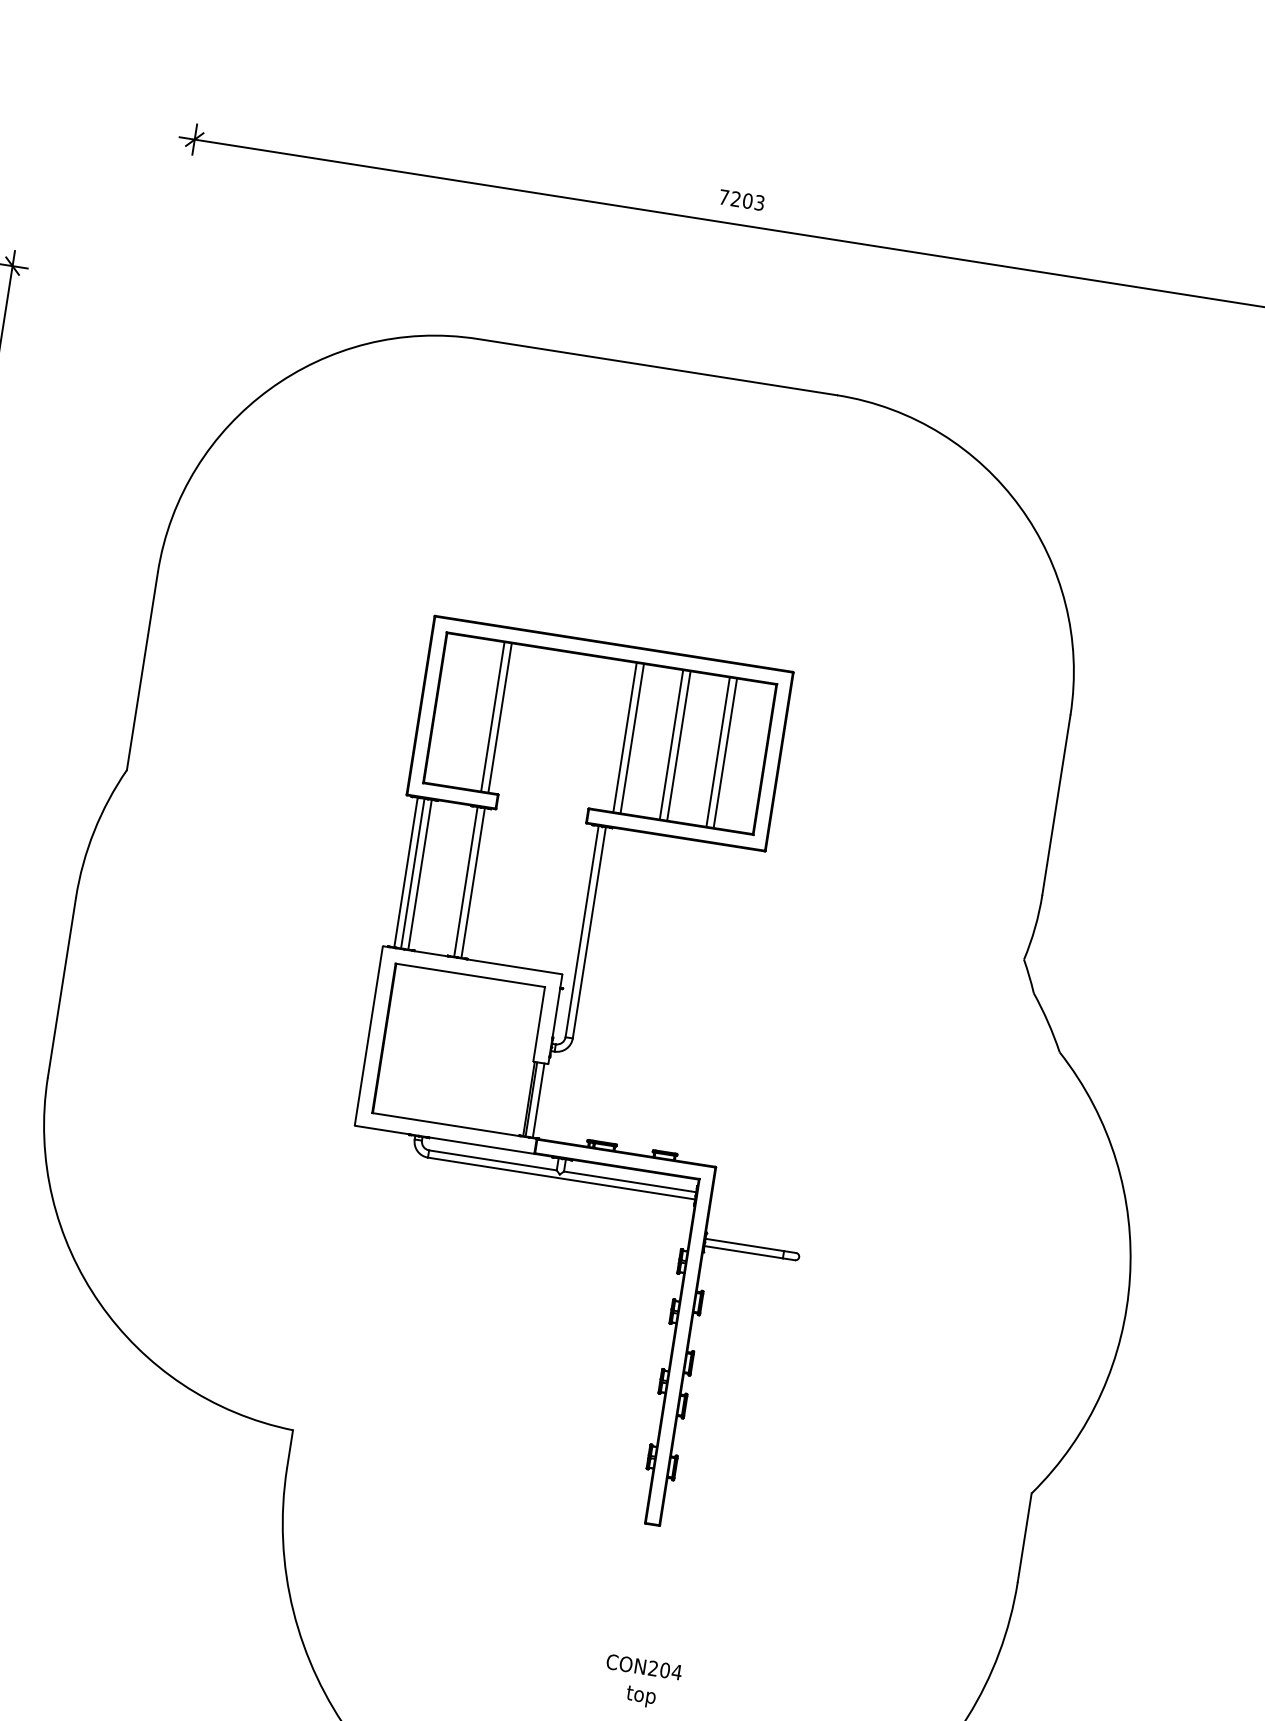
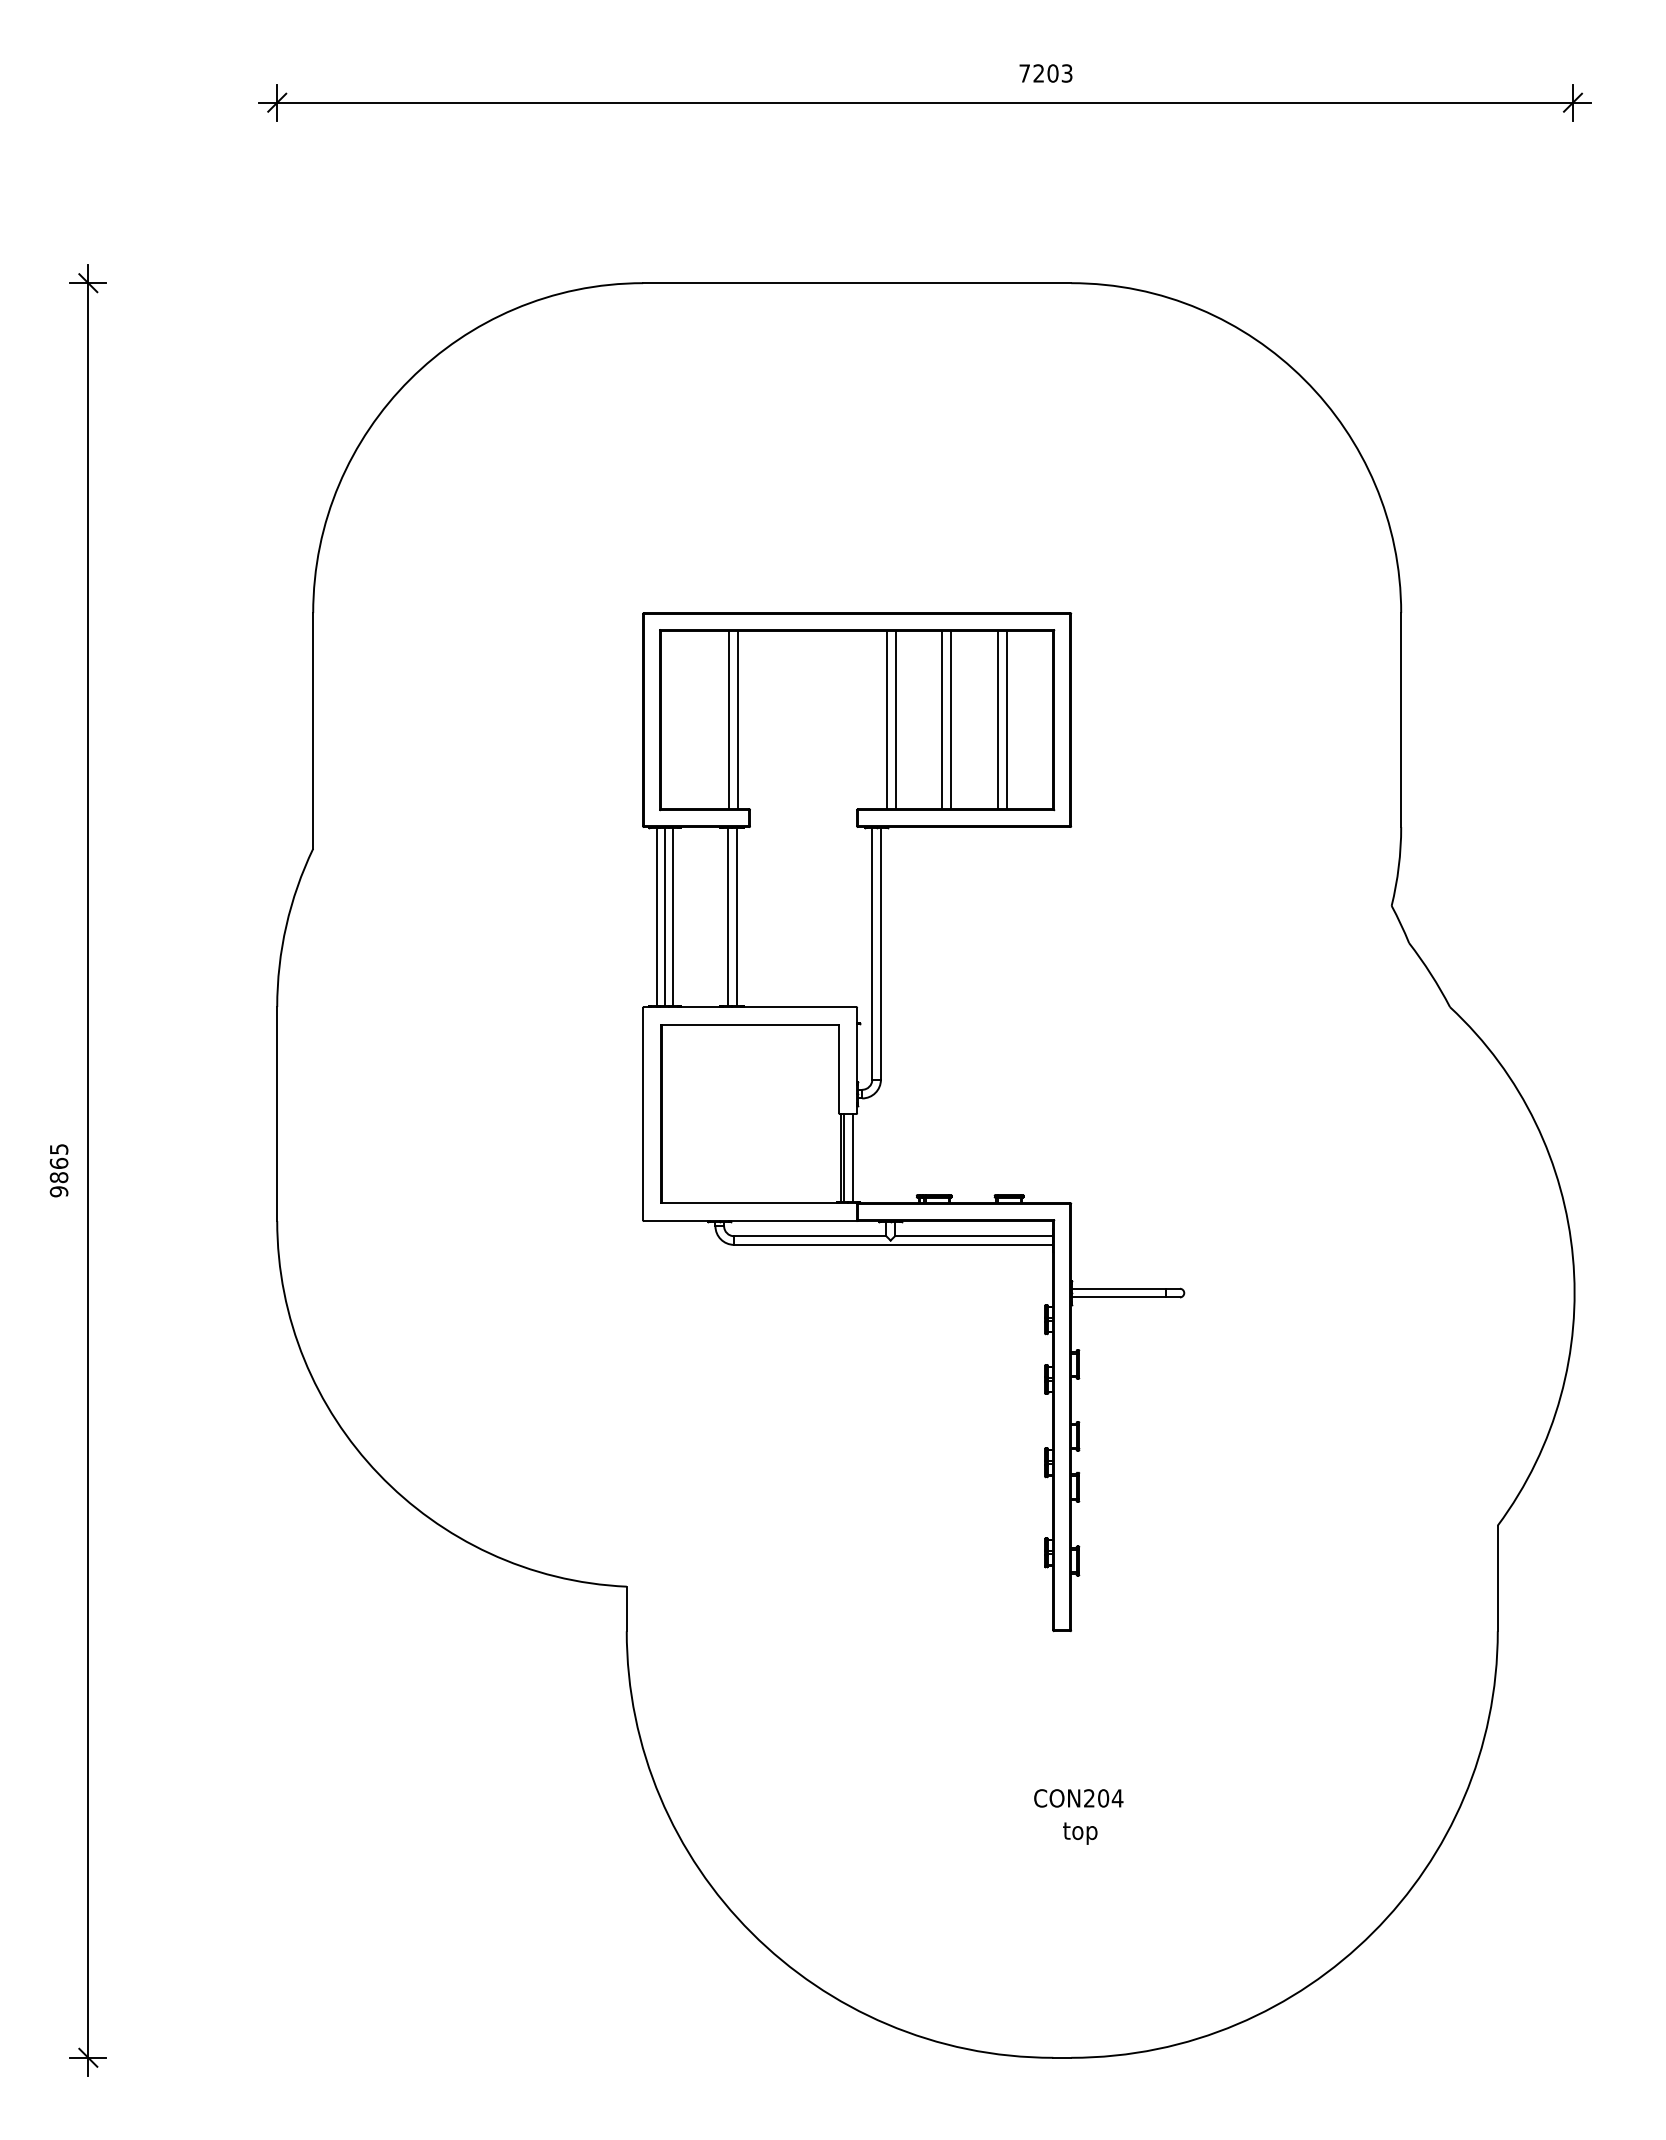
text: (741, 200) -> (1045, 73), moved

